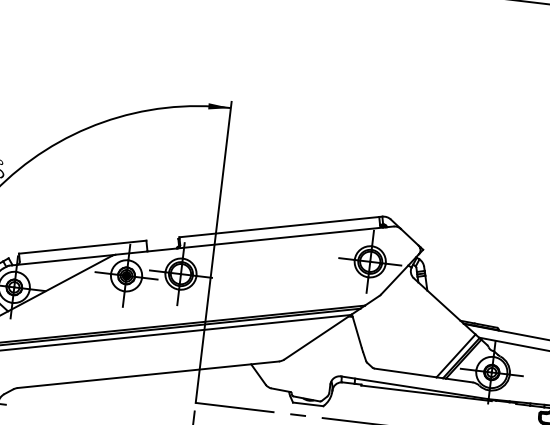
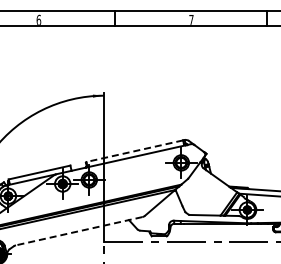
line: (278, 227) -> (134, 151), solid -> dashed
line: (148, 375) -> (79, 231), solid -> dashed

